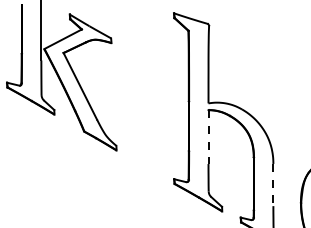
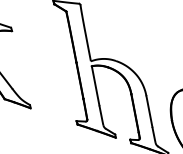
line: (208, 137) -> (95, 86), dashed -> solid
line: (273, 185) -> (149, 111), dashed -> solid

